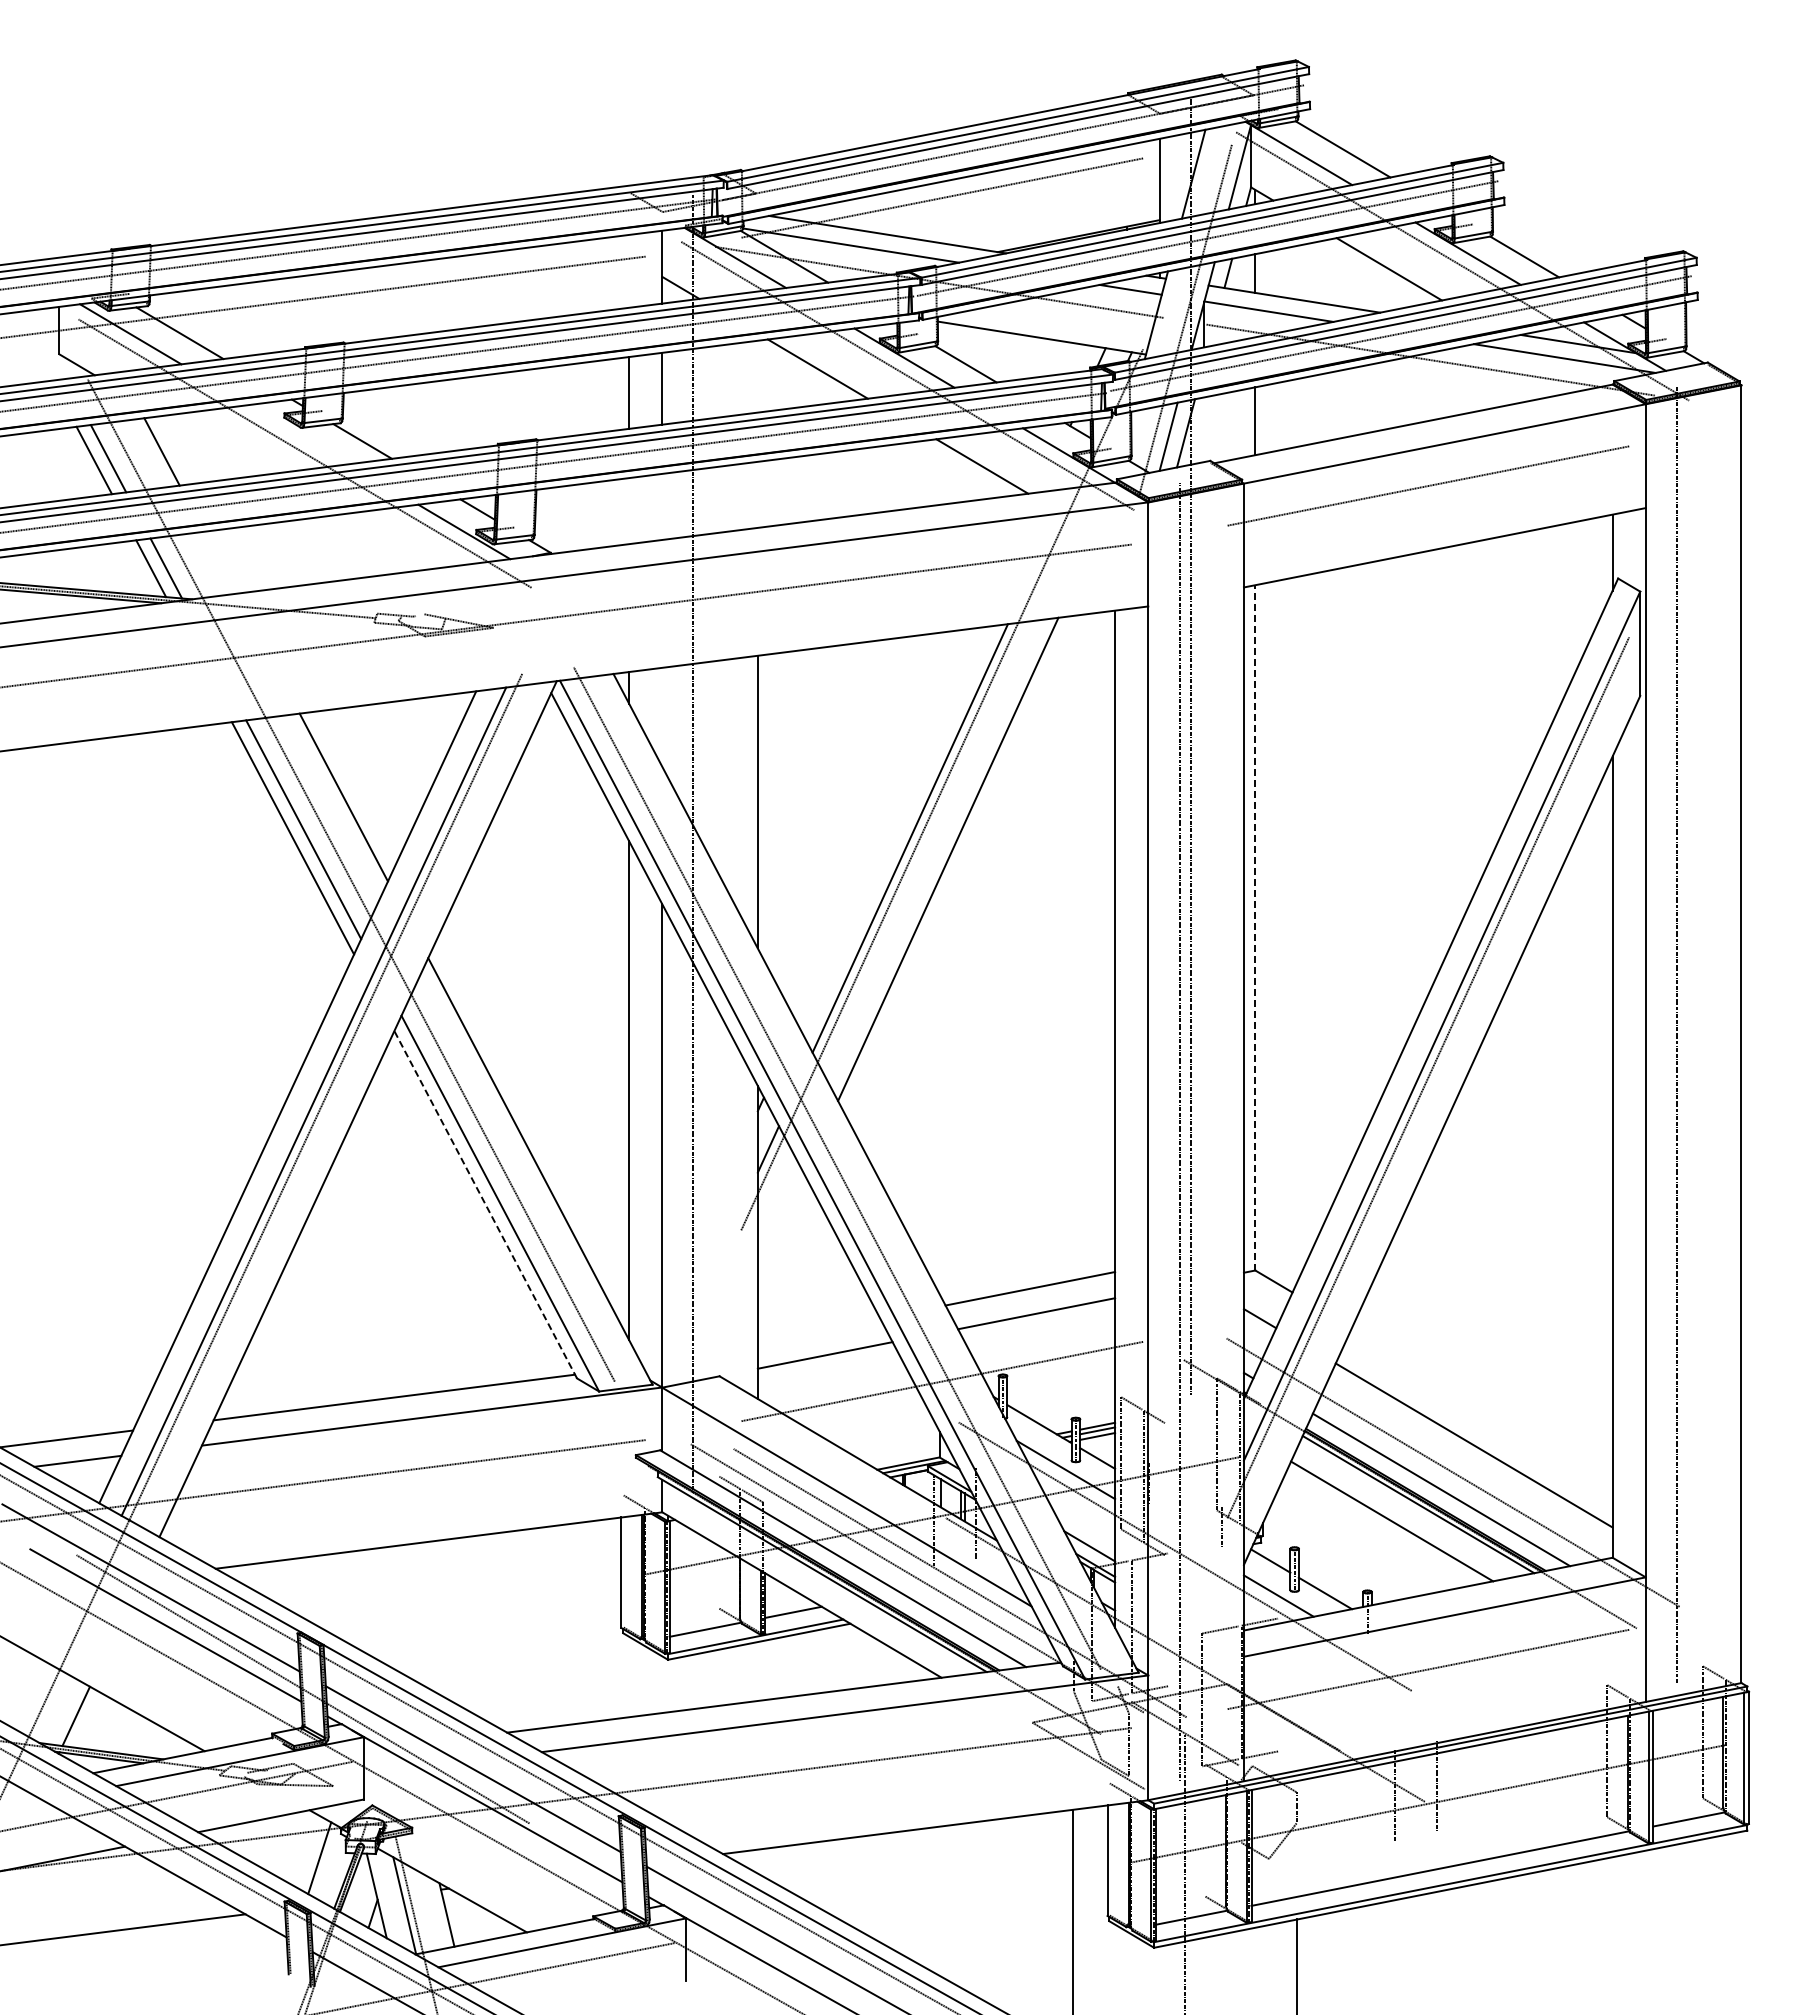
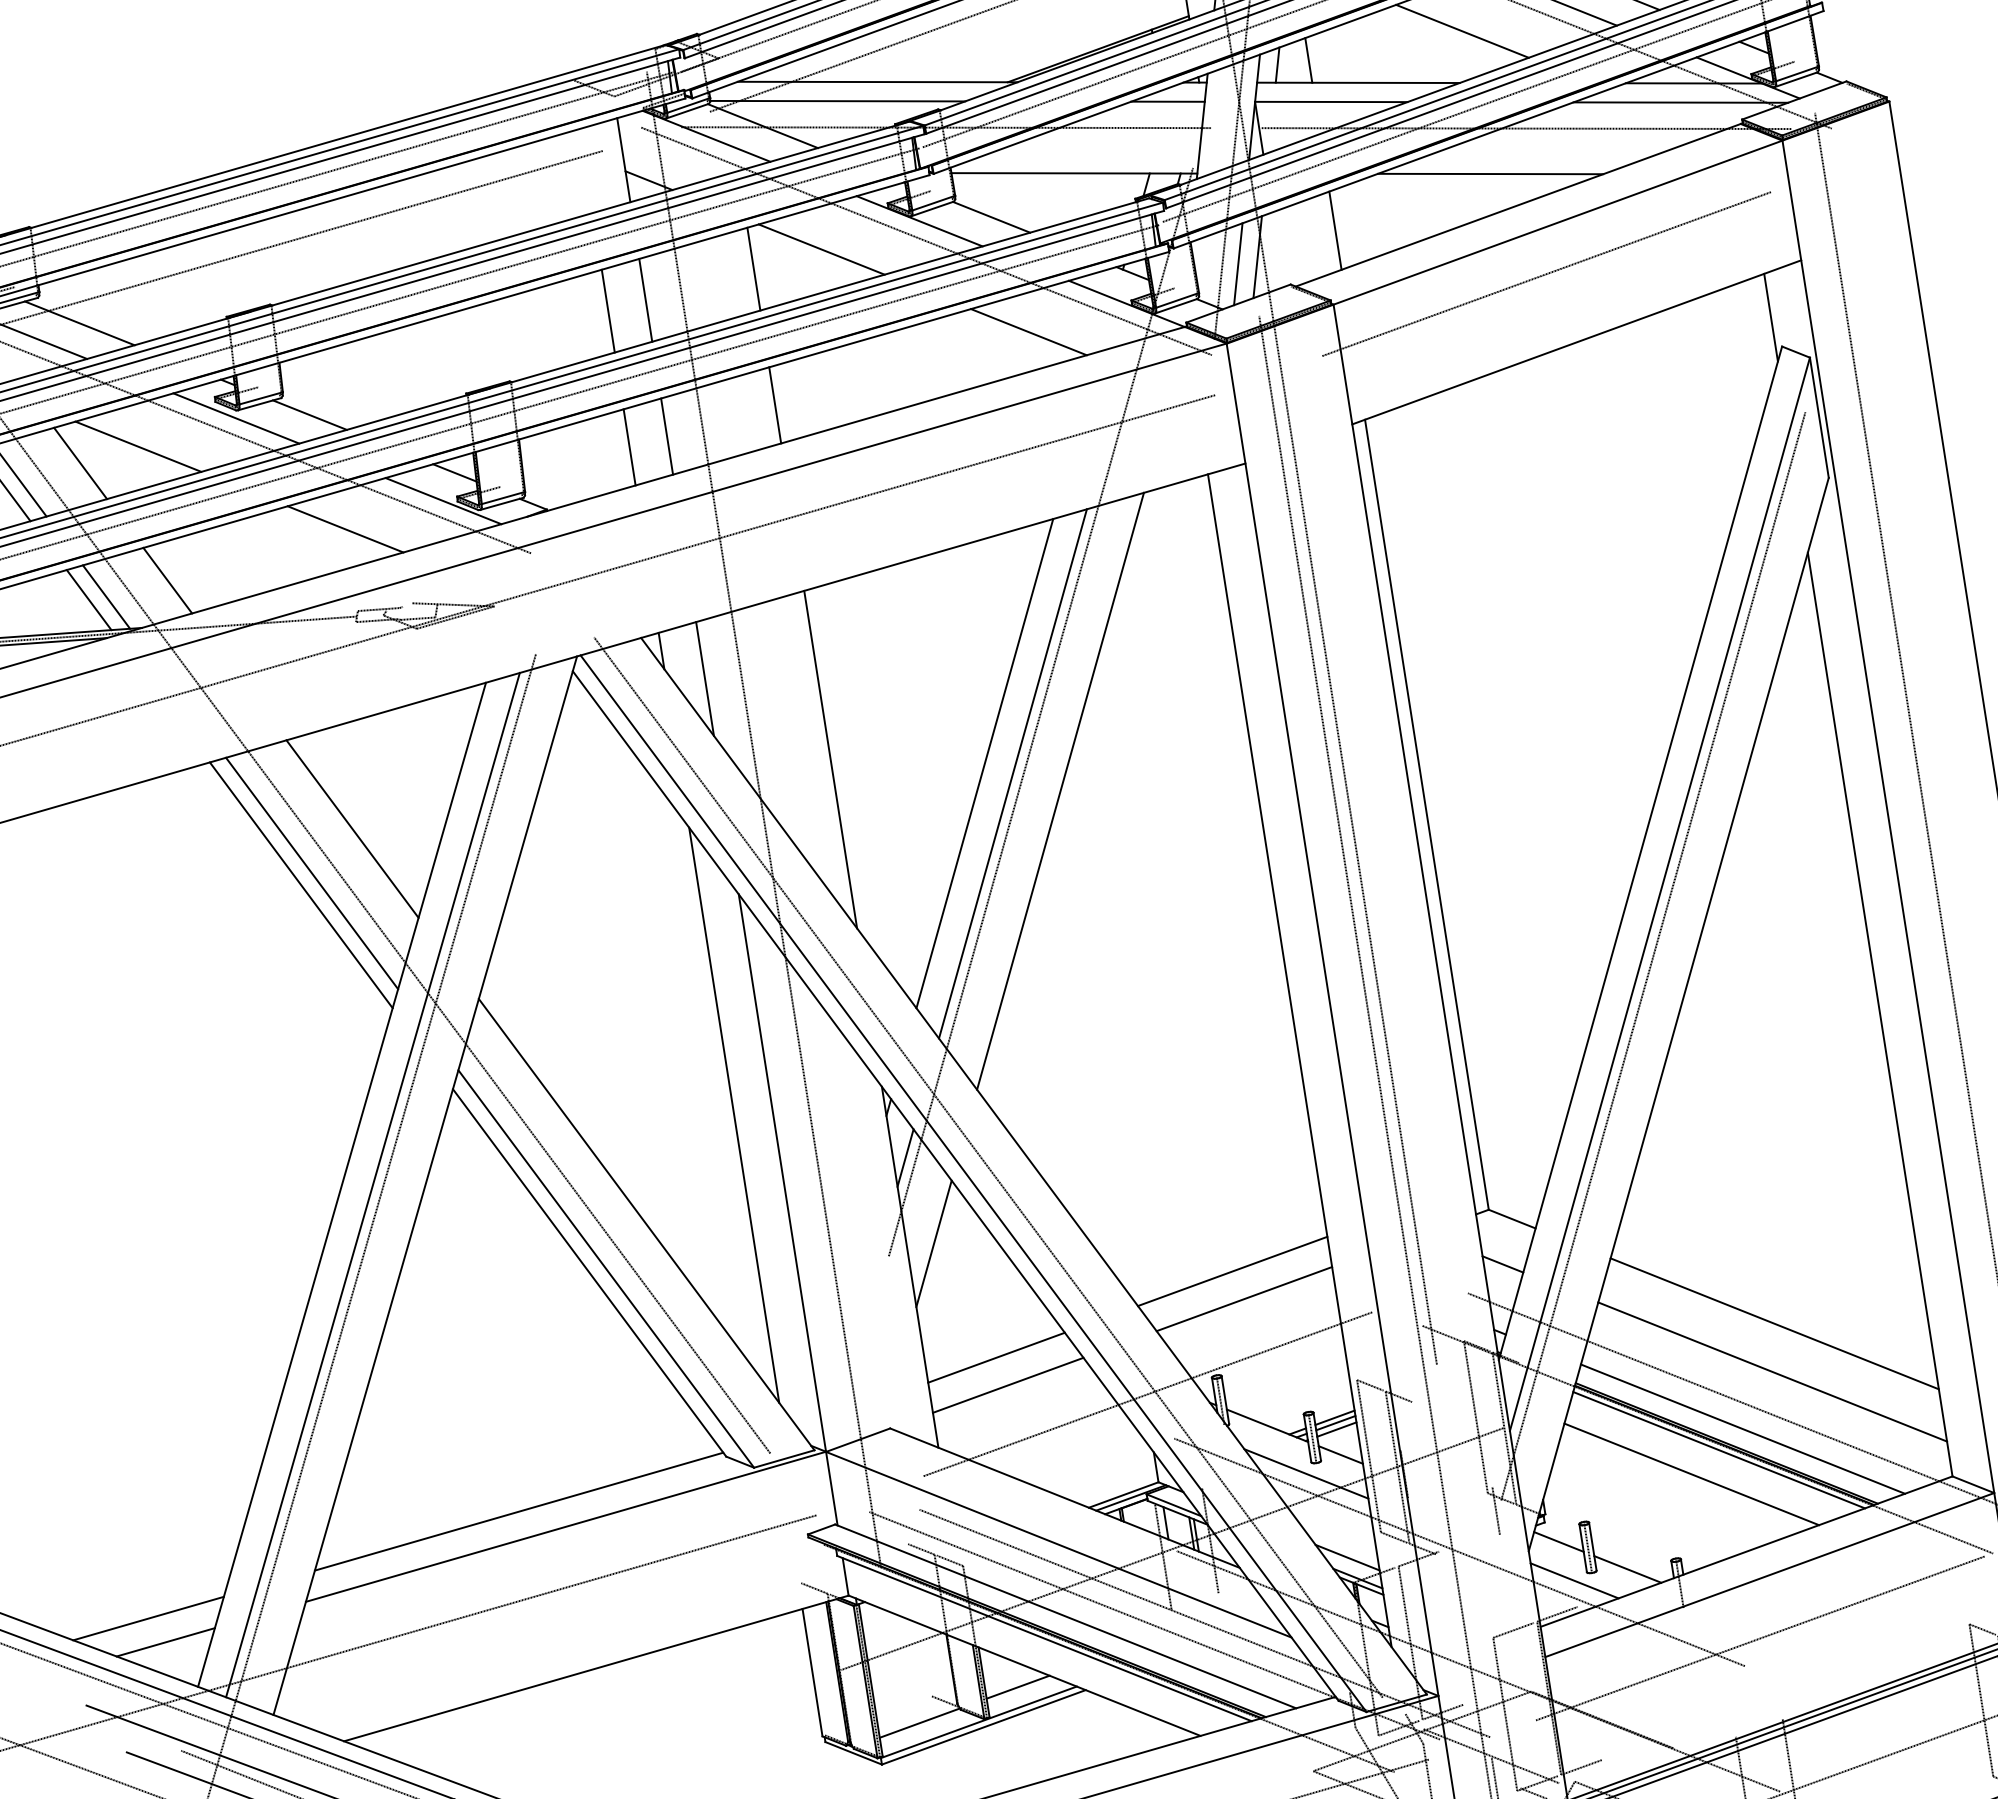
line: (757, 376) -> (753, 268), added
line: (1393, 393) -> (1489, 173), added
line: (299, 434) -> (235, 418), added
line: (213, 445) -> (138, 446), added
line: (757, 494) -> (774, 405), added
line: (662, 506) -> (667, 436), added
line: (629, 511) -> (630, 447), added
line: (377, 542) -> (345, 528), added
line: (220, 562) -> (167, 580), added
line: (662, 716) -> (705, 678), added
line: (887, 825) -> (984, 763), added
line: (1255, 927) -> (1427, 814), dashed -> solid
line: (485, 1204) -> (589, 1272), dashed -> solid
line: (780, 1225) -> (933, 1243), added
line: (818, 1330) -> (995, 1357), added
line: (1482, 1404) -> (1774, 1323), added

